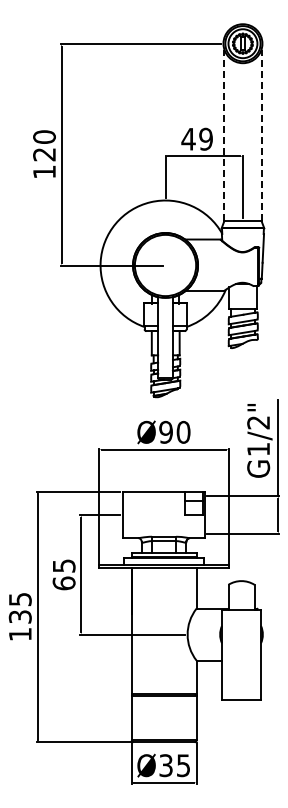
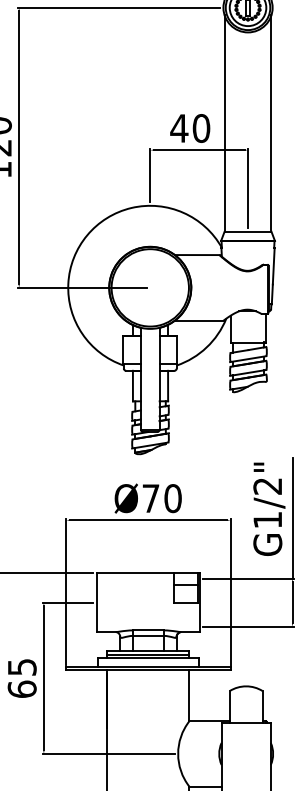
line: (224, 135) -> (224, 123), dashed -> solid
line: (261, 135) -> (271, 123), dashed -> solid
text: (205, 139) -> (200, 128), 49 -> 40
text: (165, 431) -> (150, 497), Ø90 -> Ø70

